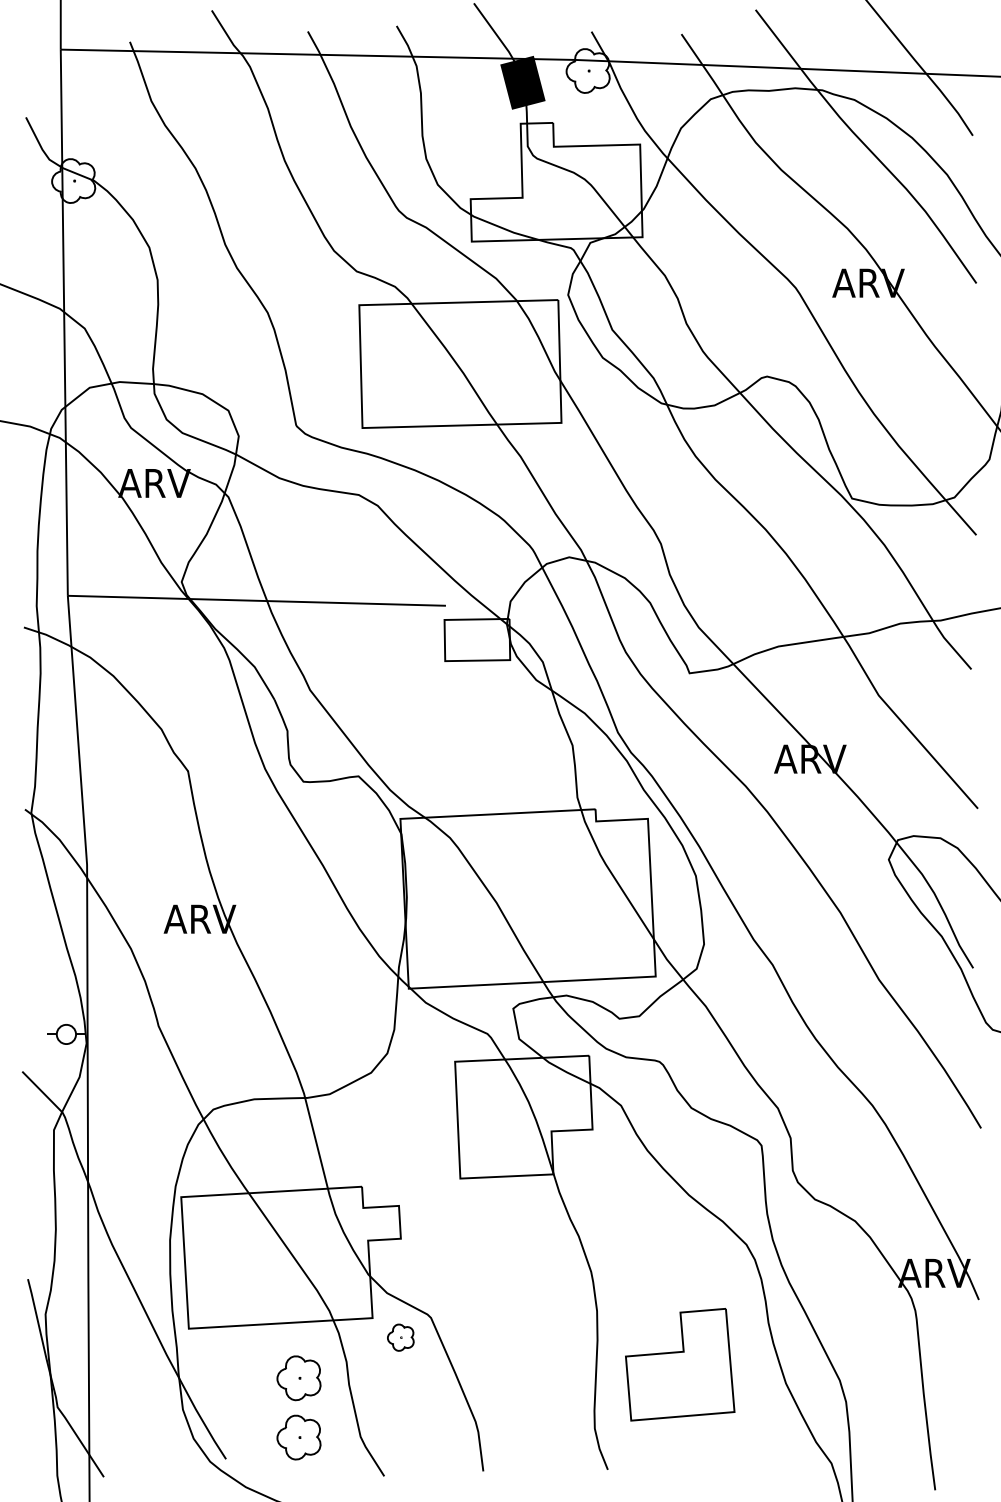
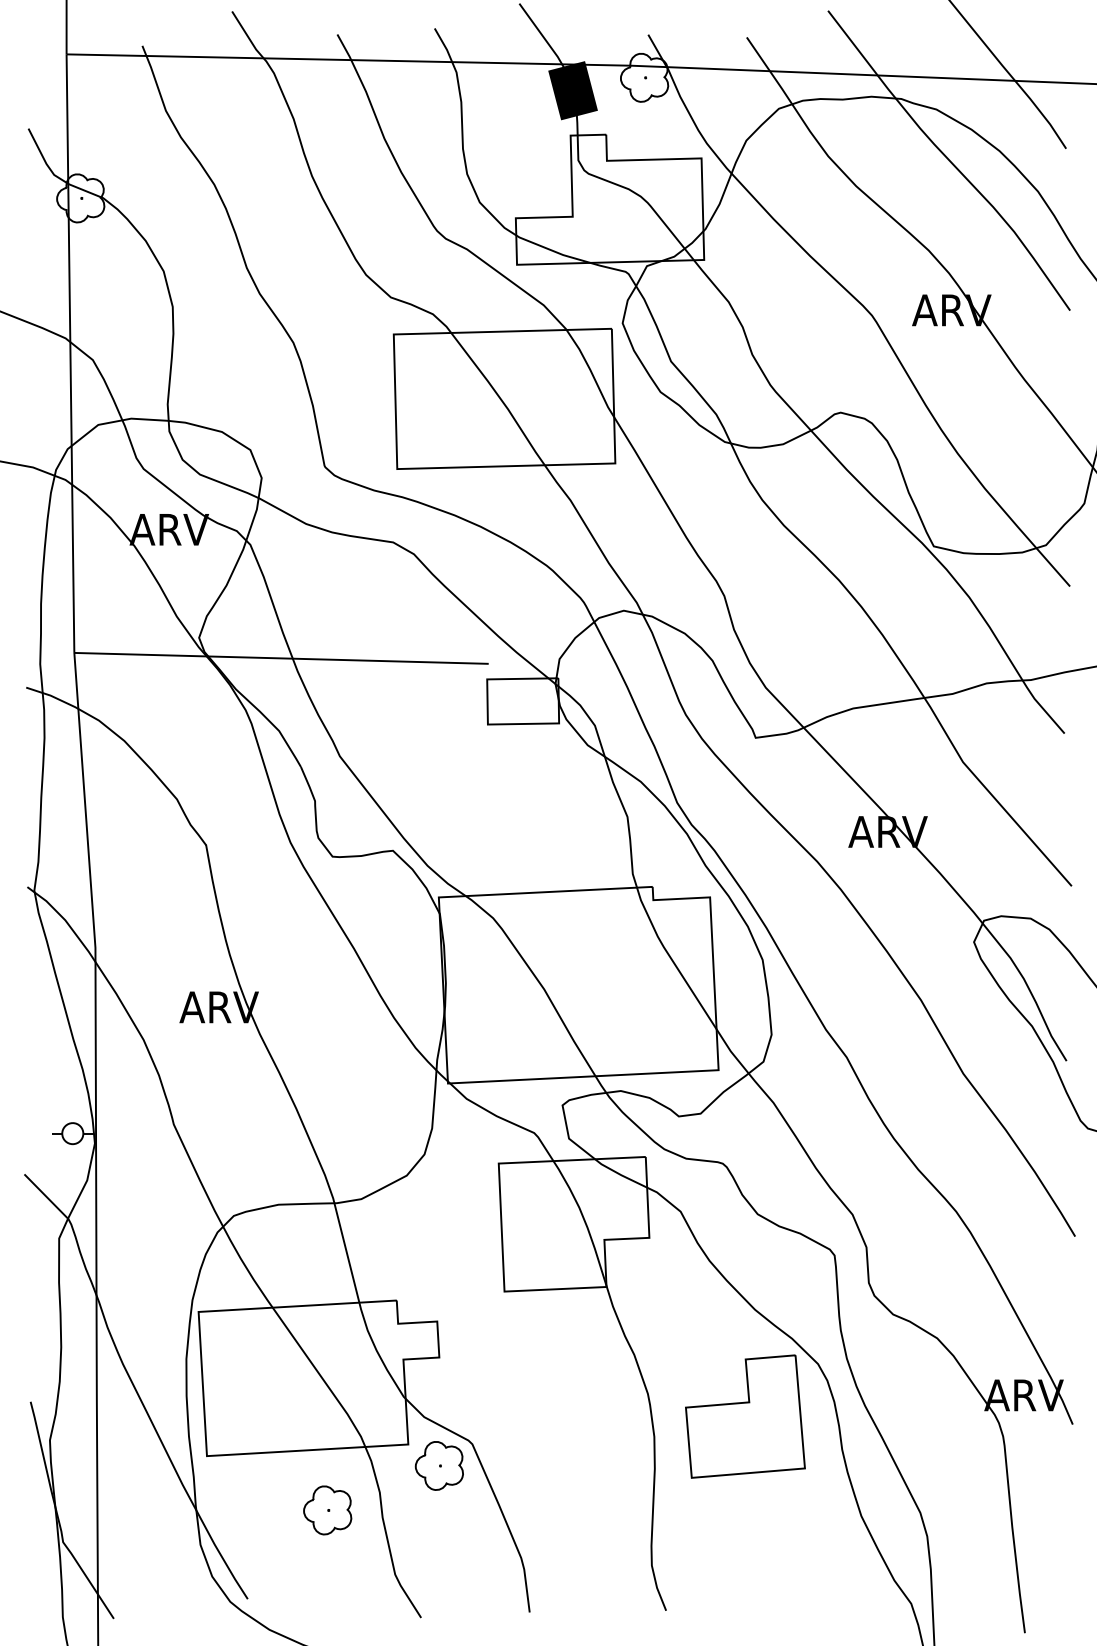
part: (400, 1337) -> (438, 1465), size x1.67
part: (680, 1364) -> (745, 1416), moved
part: (298, 1437) -> (327, 1575), removed

